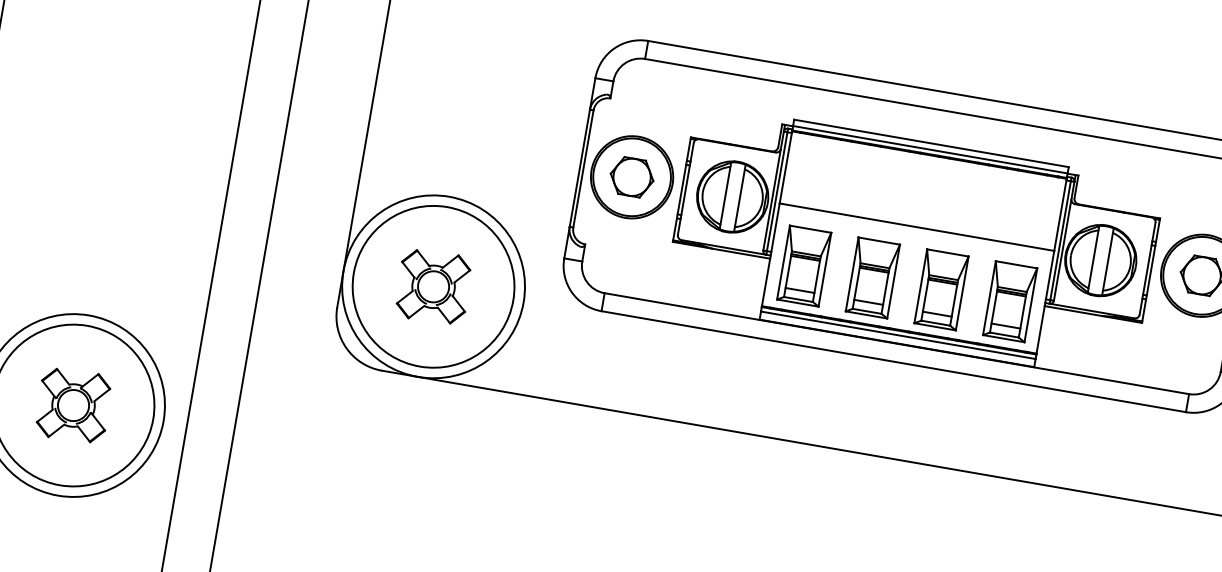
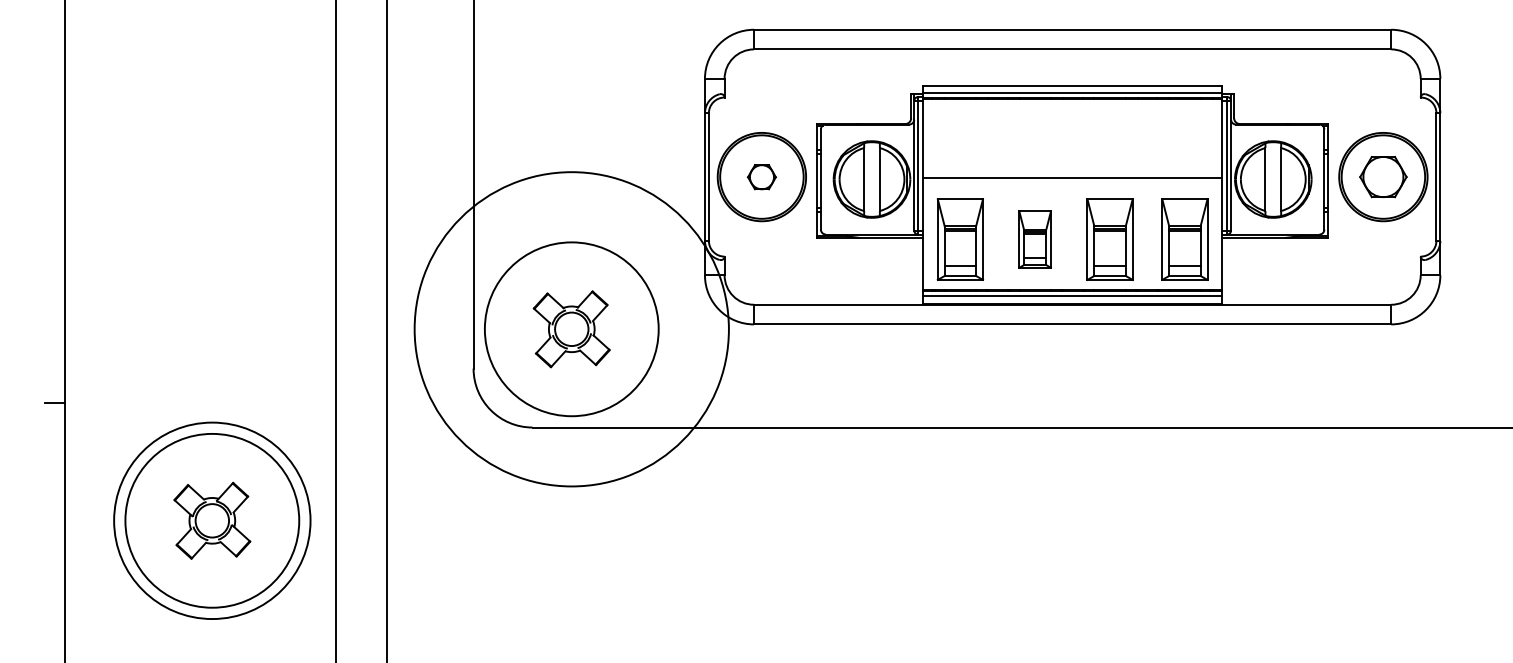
part: (631, 177) -> (761, 177), size x0.6
part: (872, 277) -> (1034, 239), size x0.7
circle: (433, 286) -> (571, 329), size x1.6

